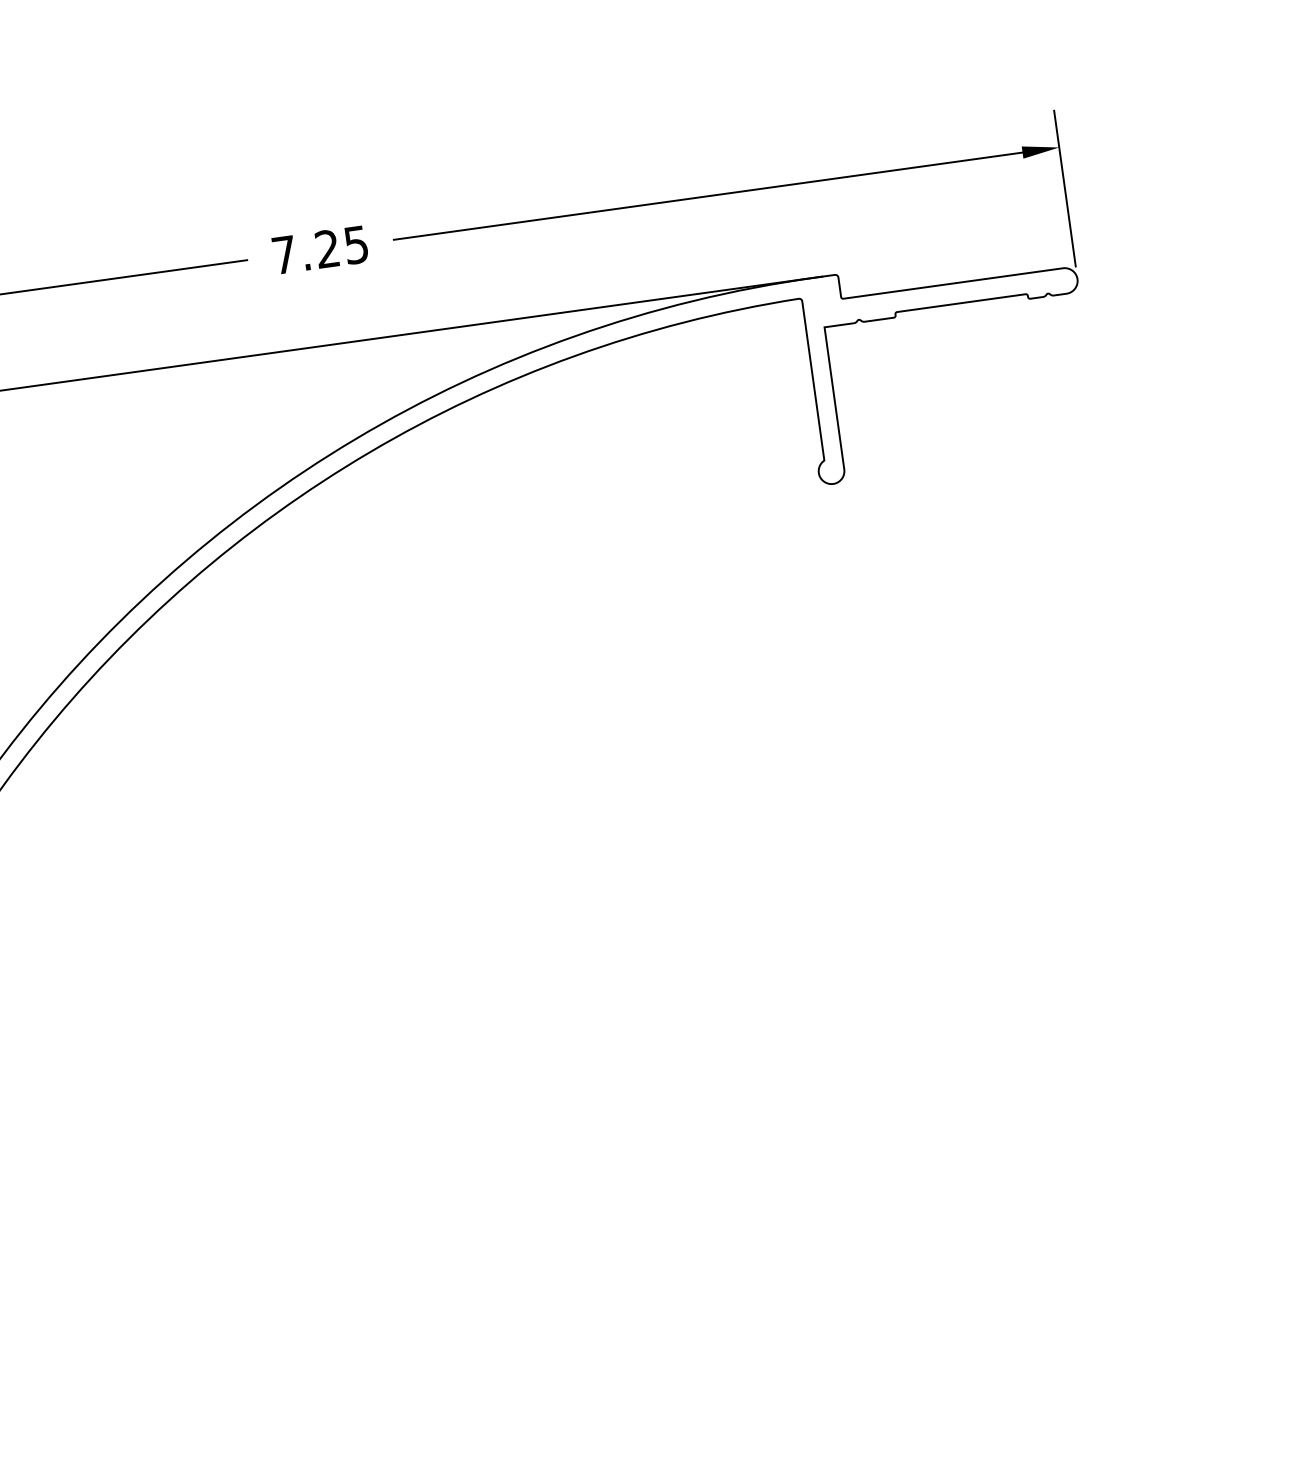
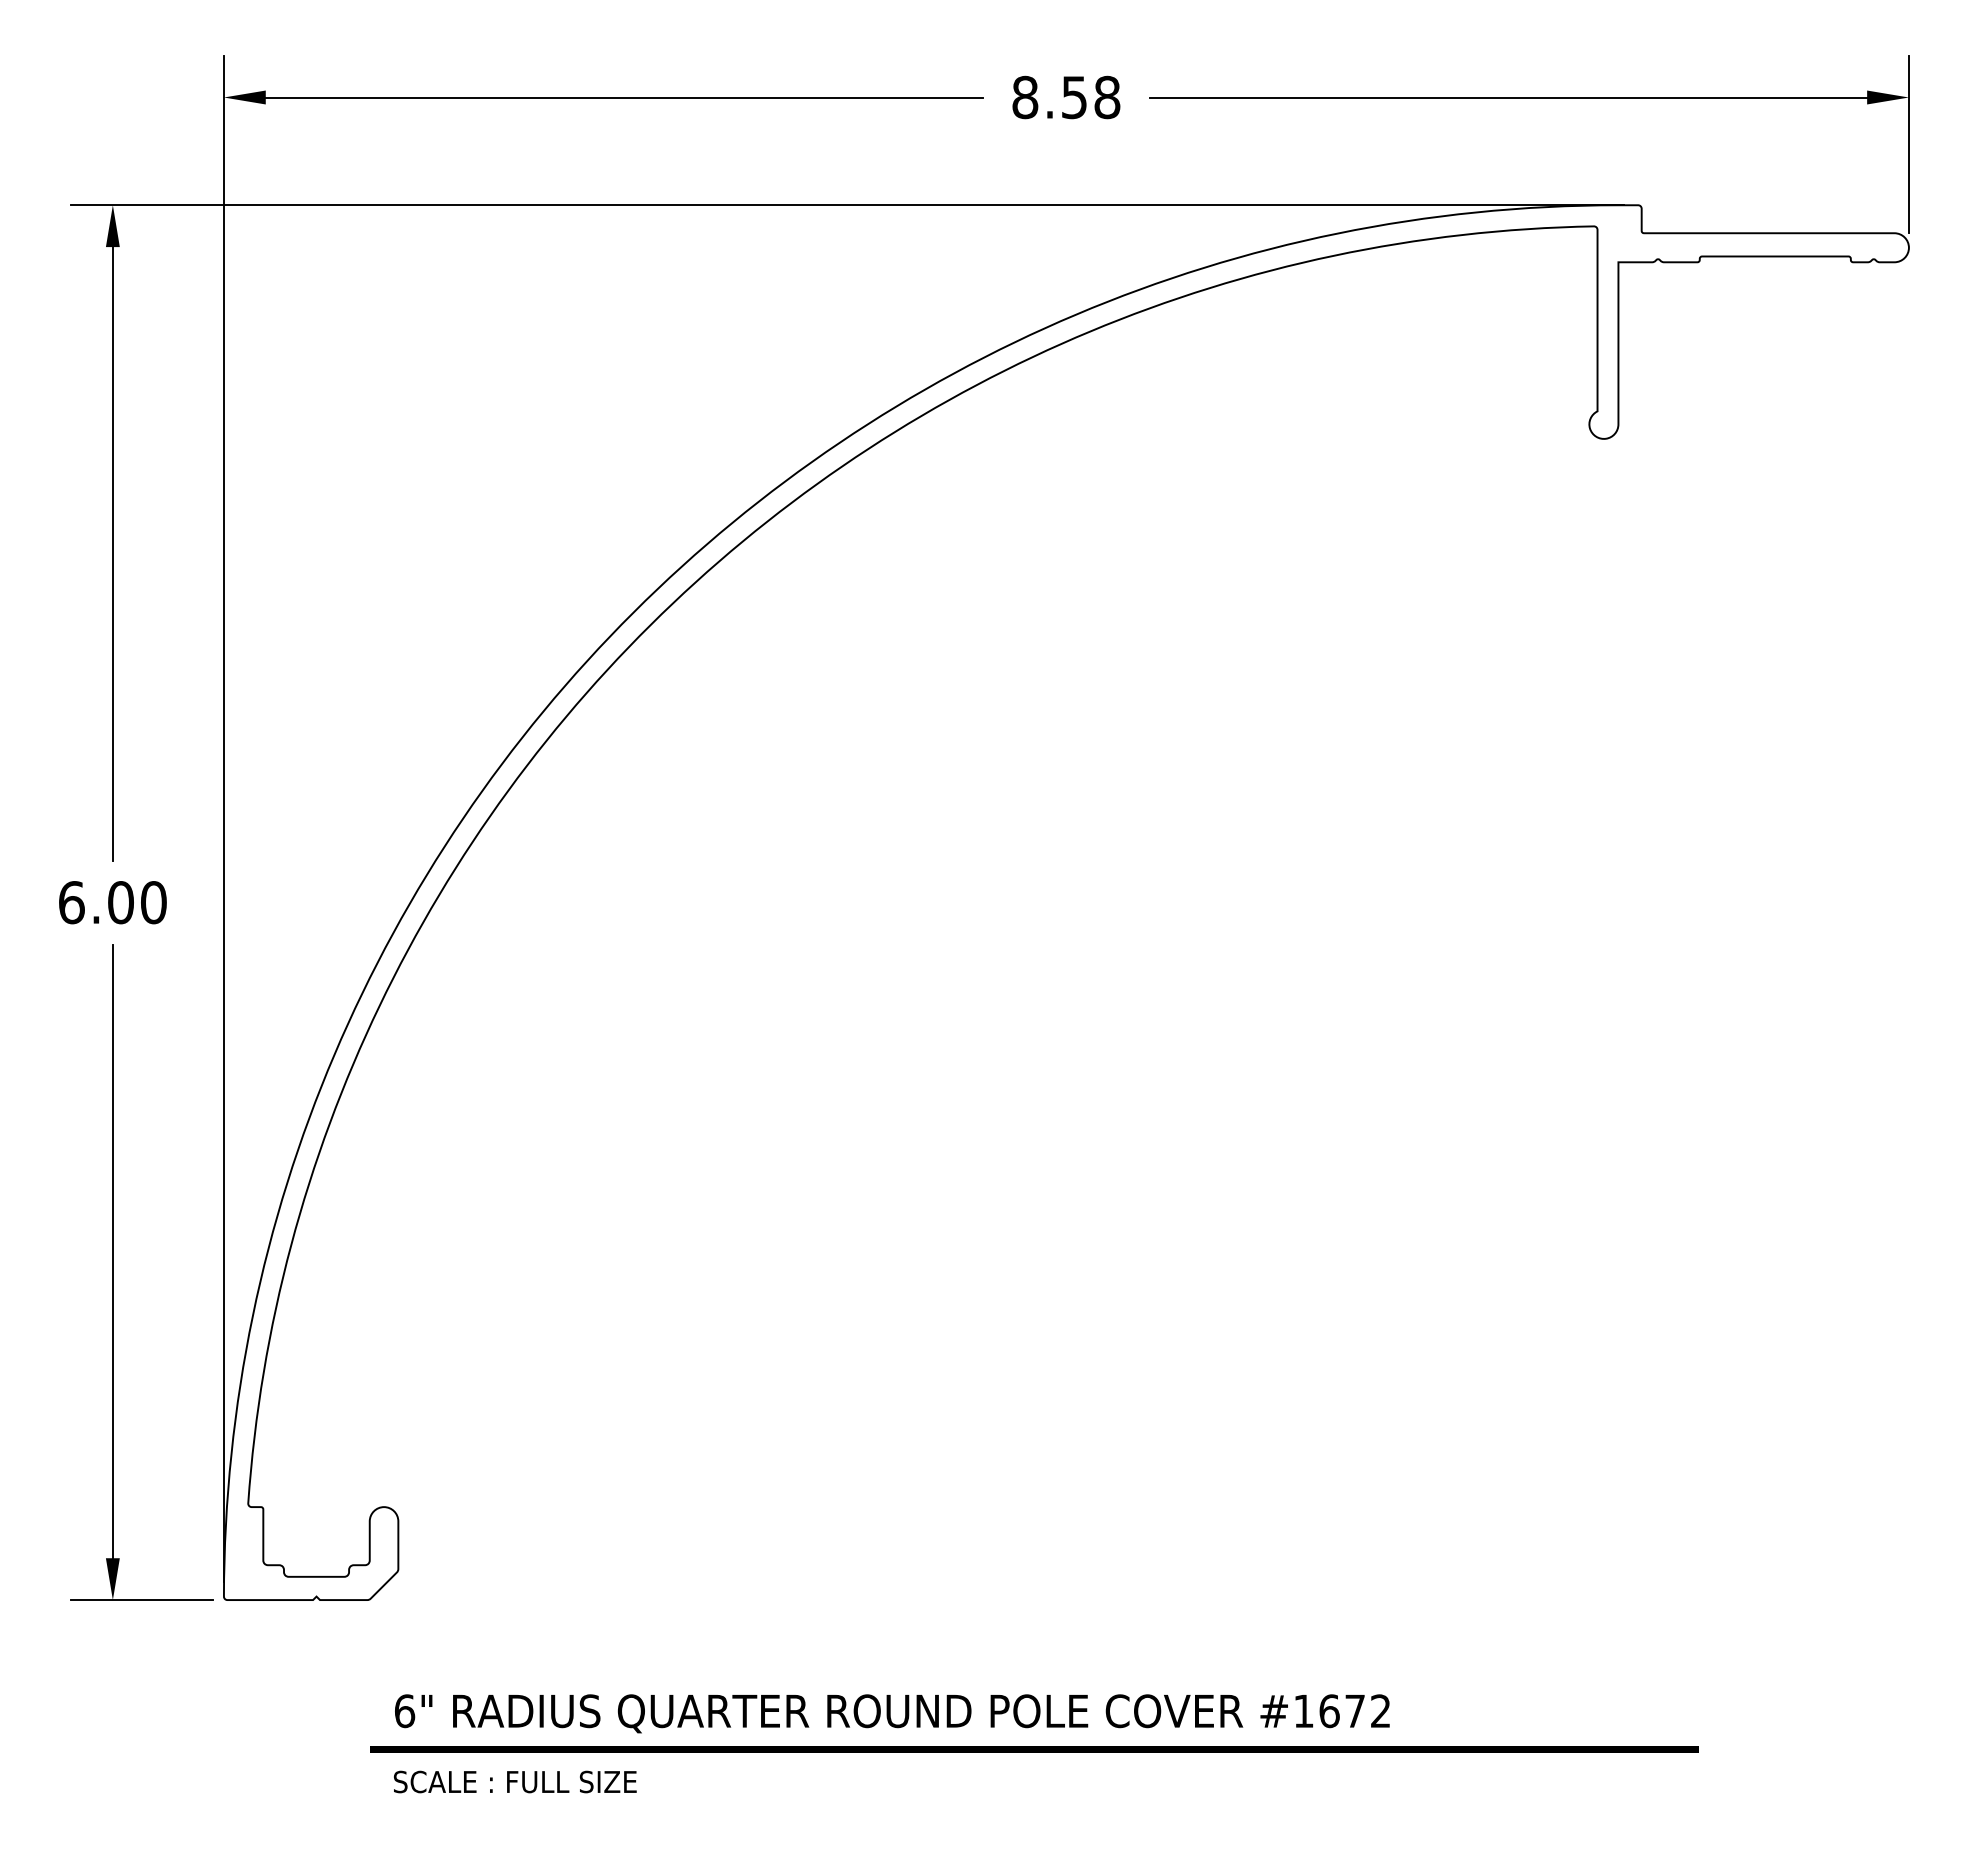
text: (320, 249) -> (1066, 97), 7.25 -> 8.58

